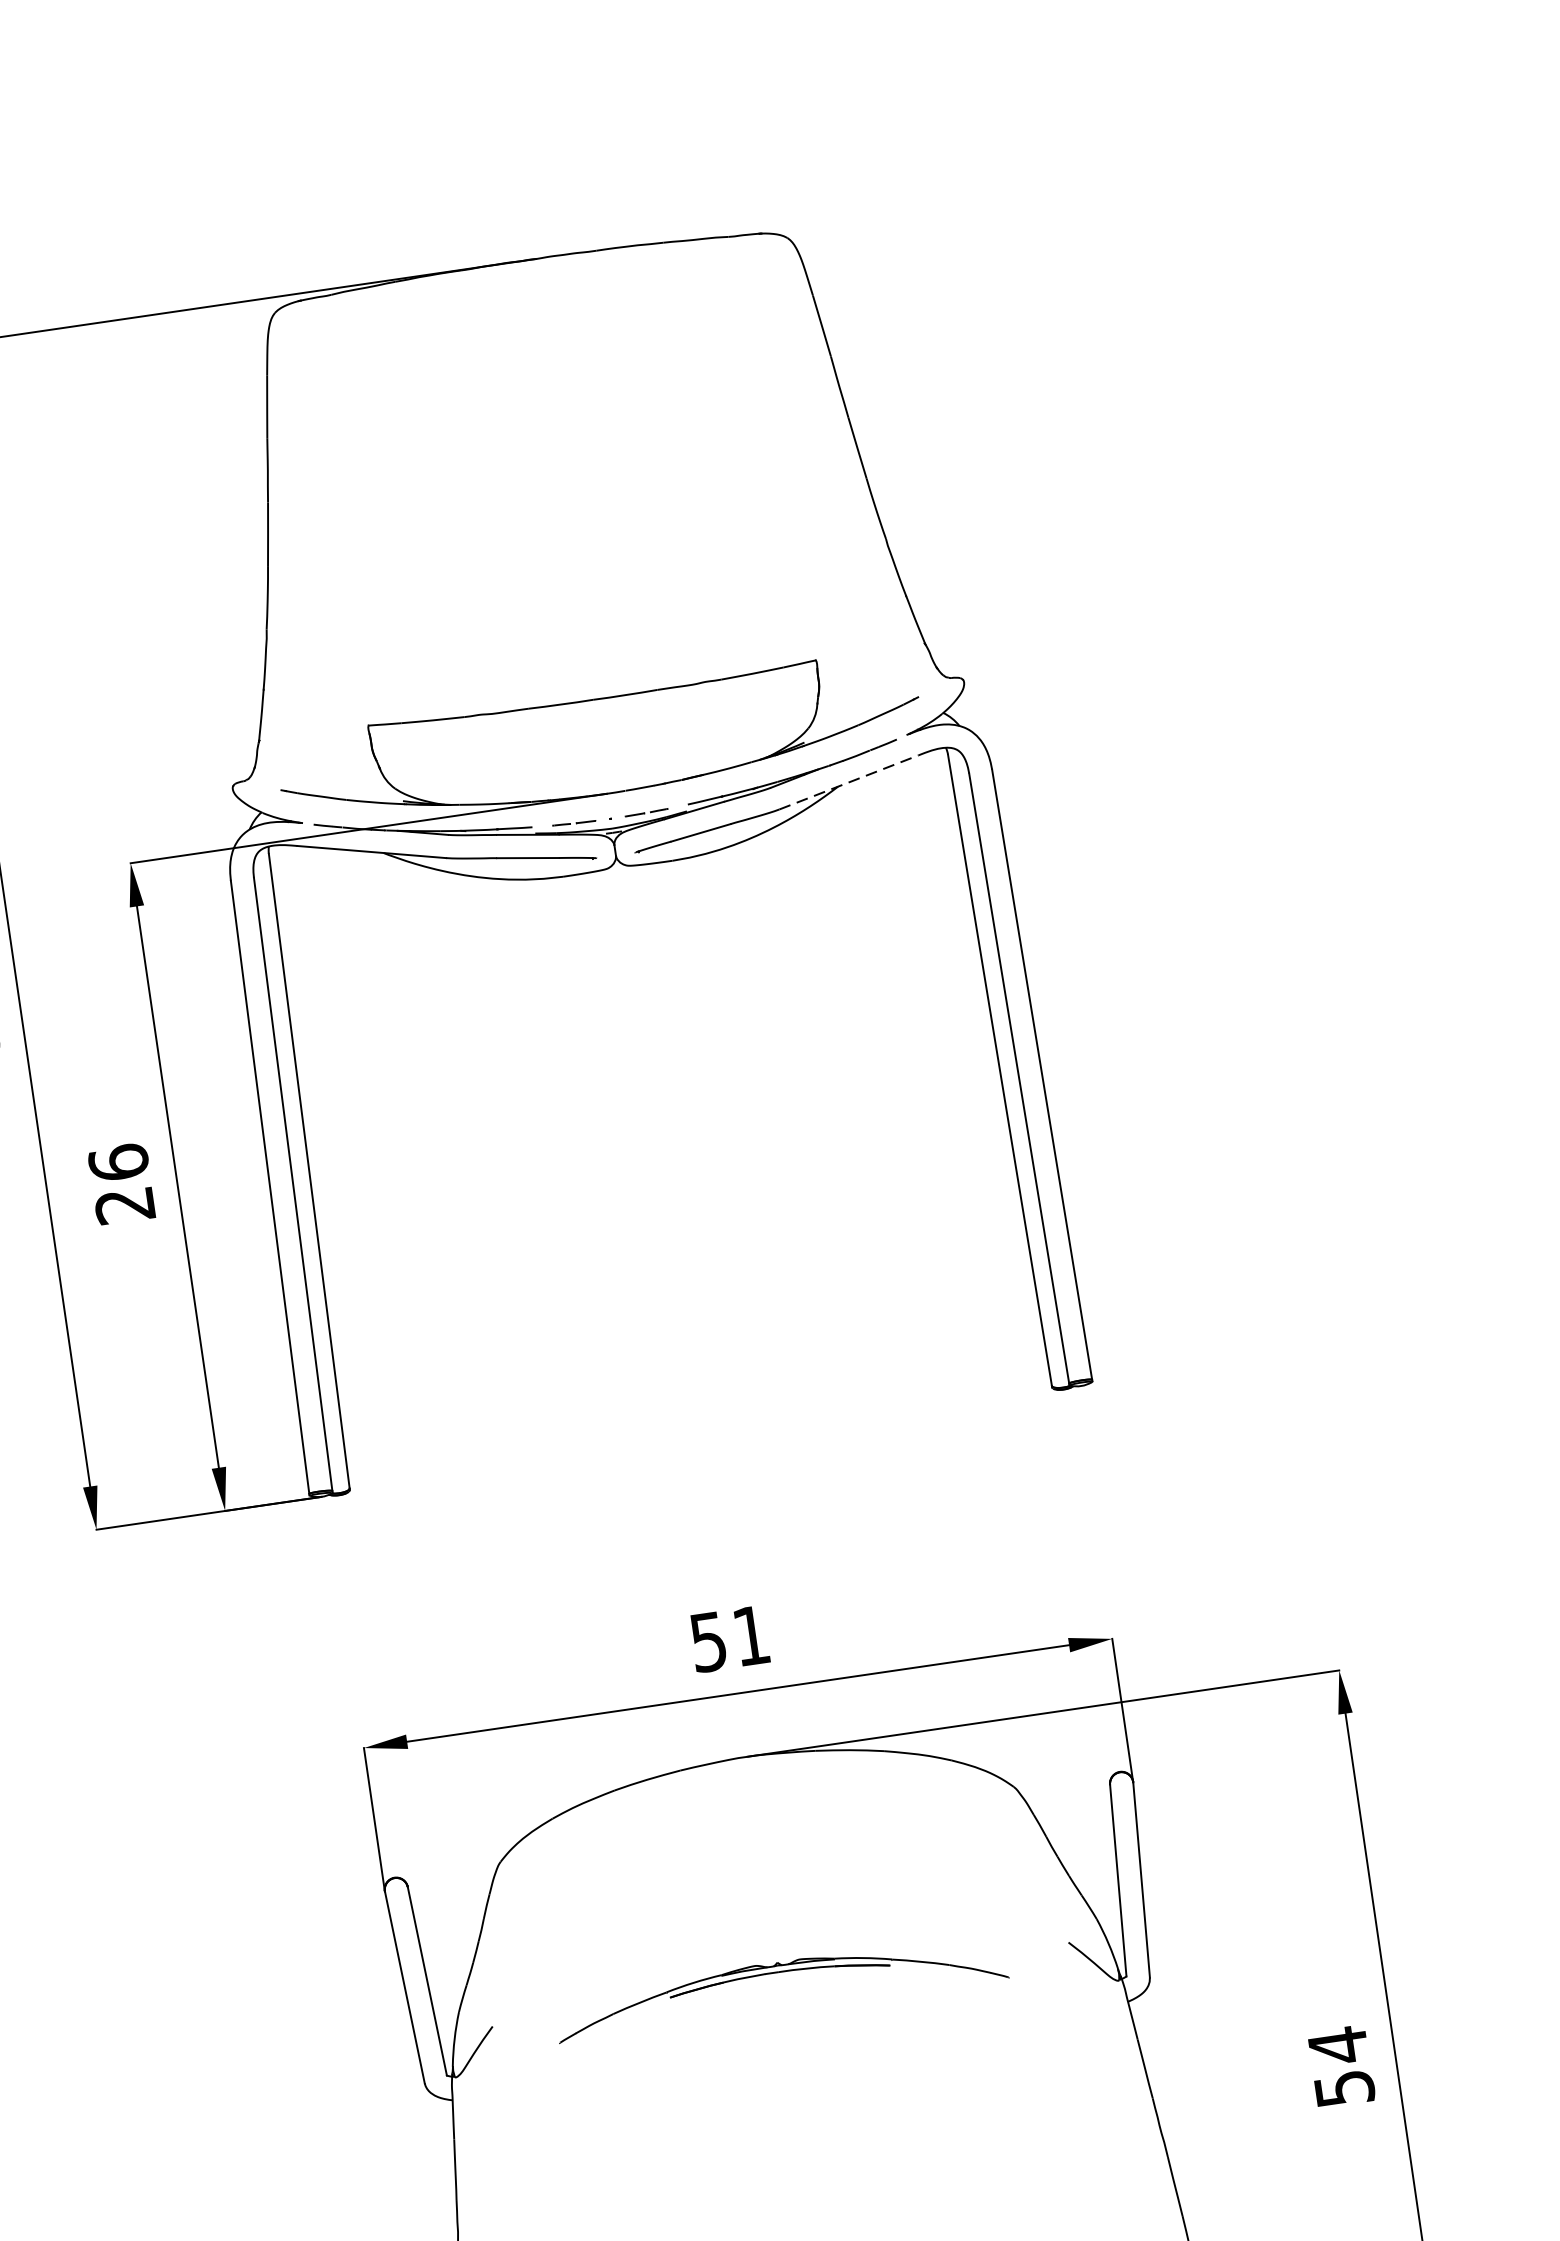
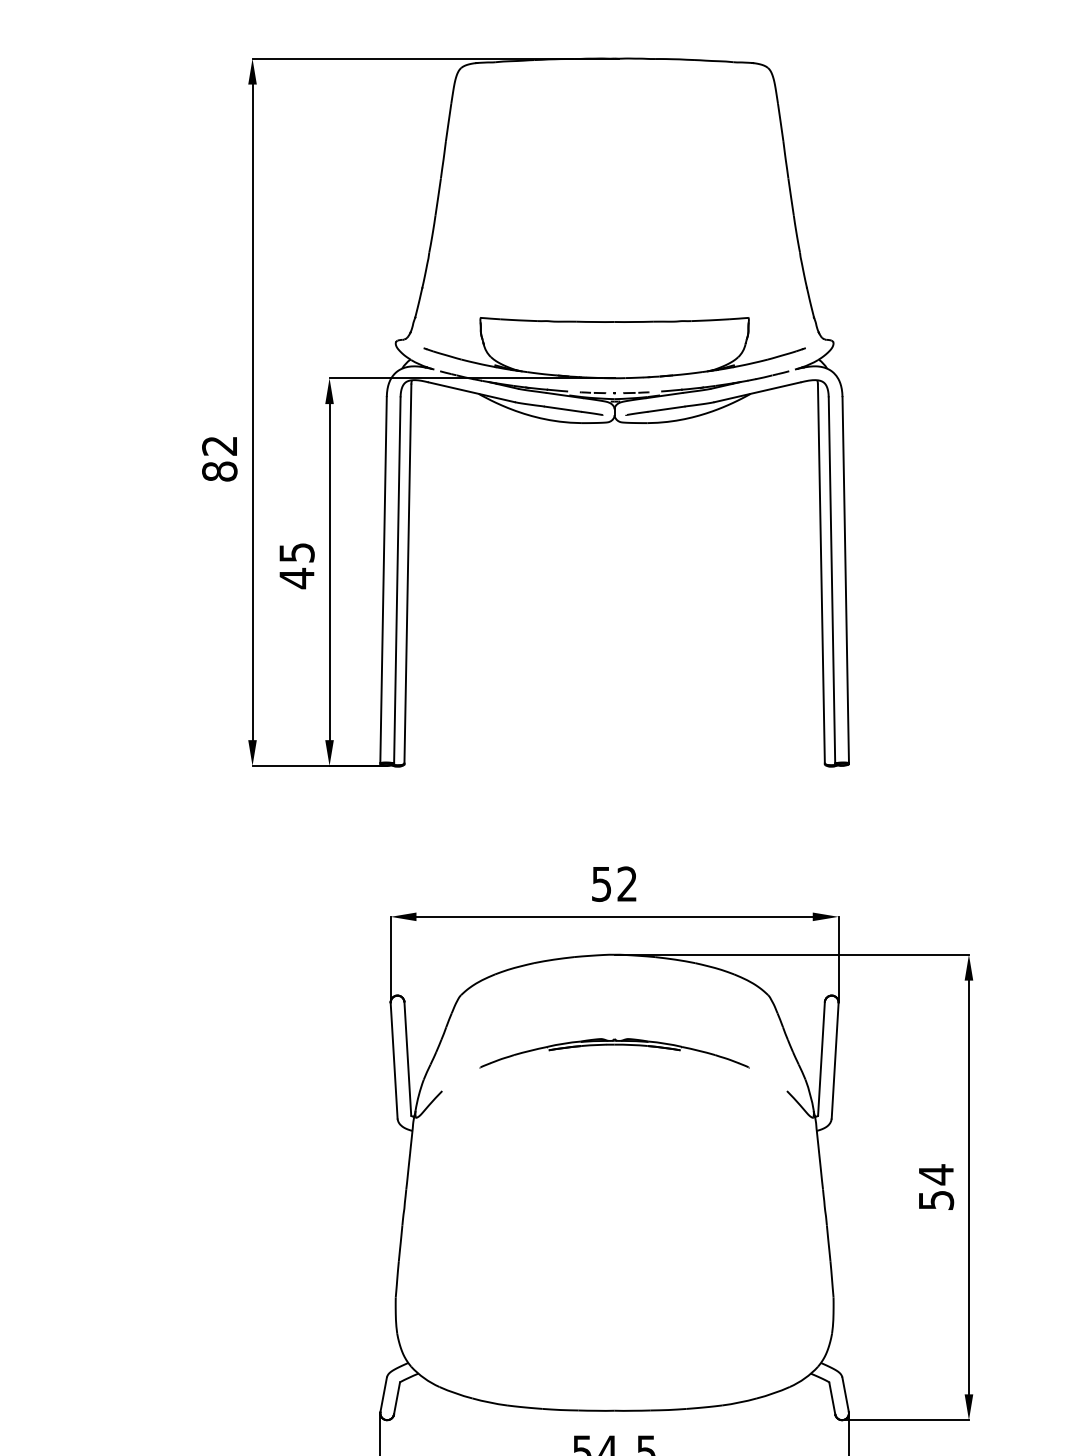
line: (849, 782) -> (757, 392), dashed -> solid
text: (121, 1184) -> (296, 565), 26 -> 45
text: (749, 1634) -> (626, 883), 51 -> 52
part: (778, 1973) -> (614, 1045), moved

